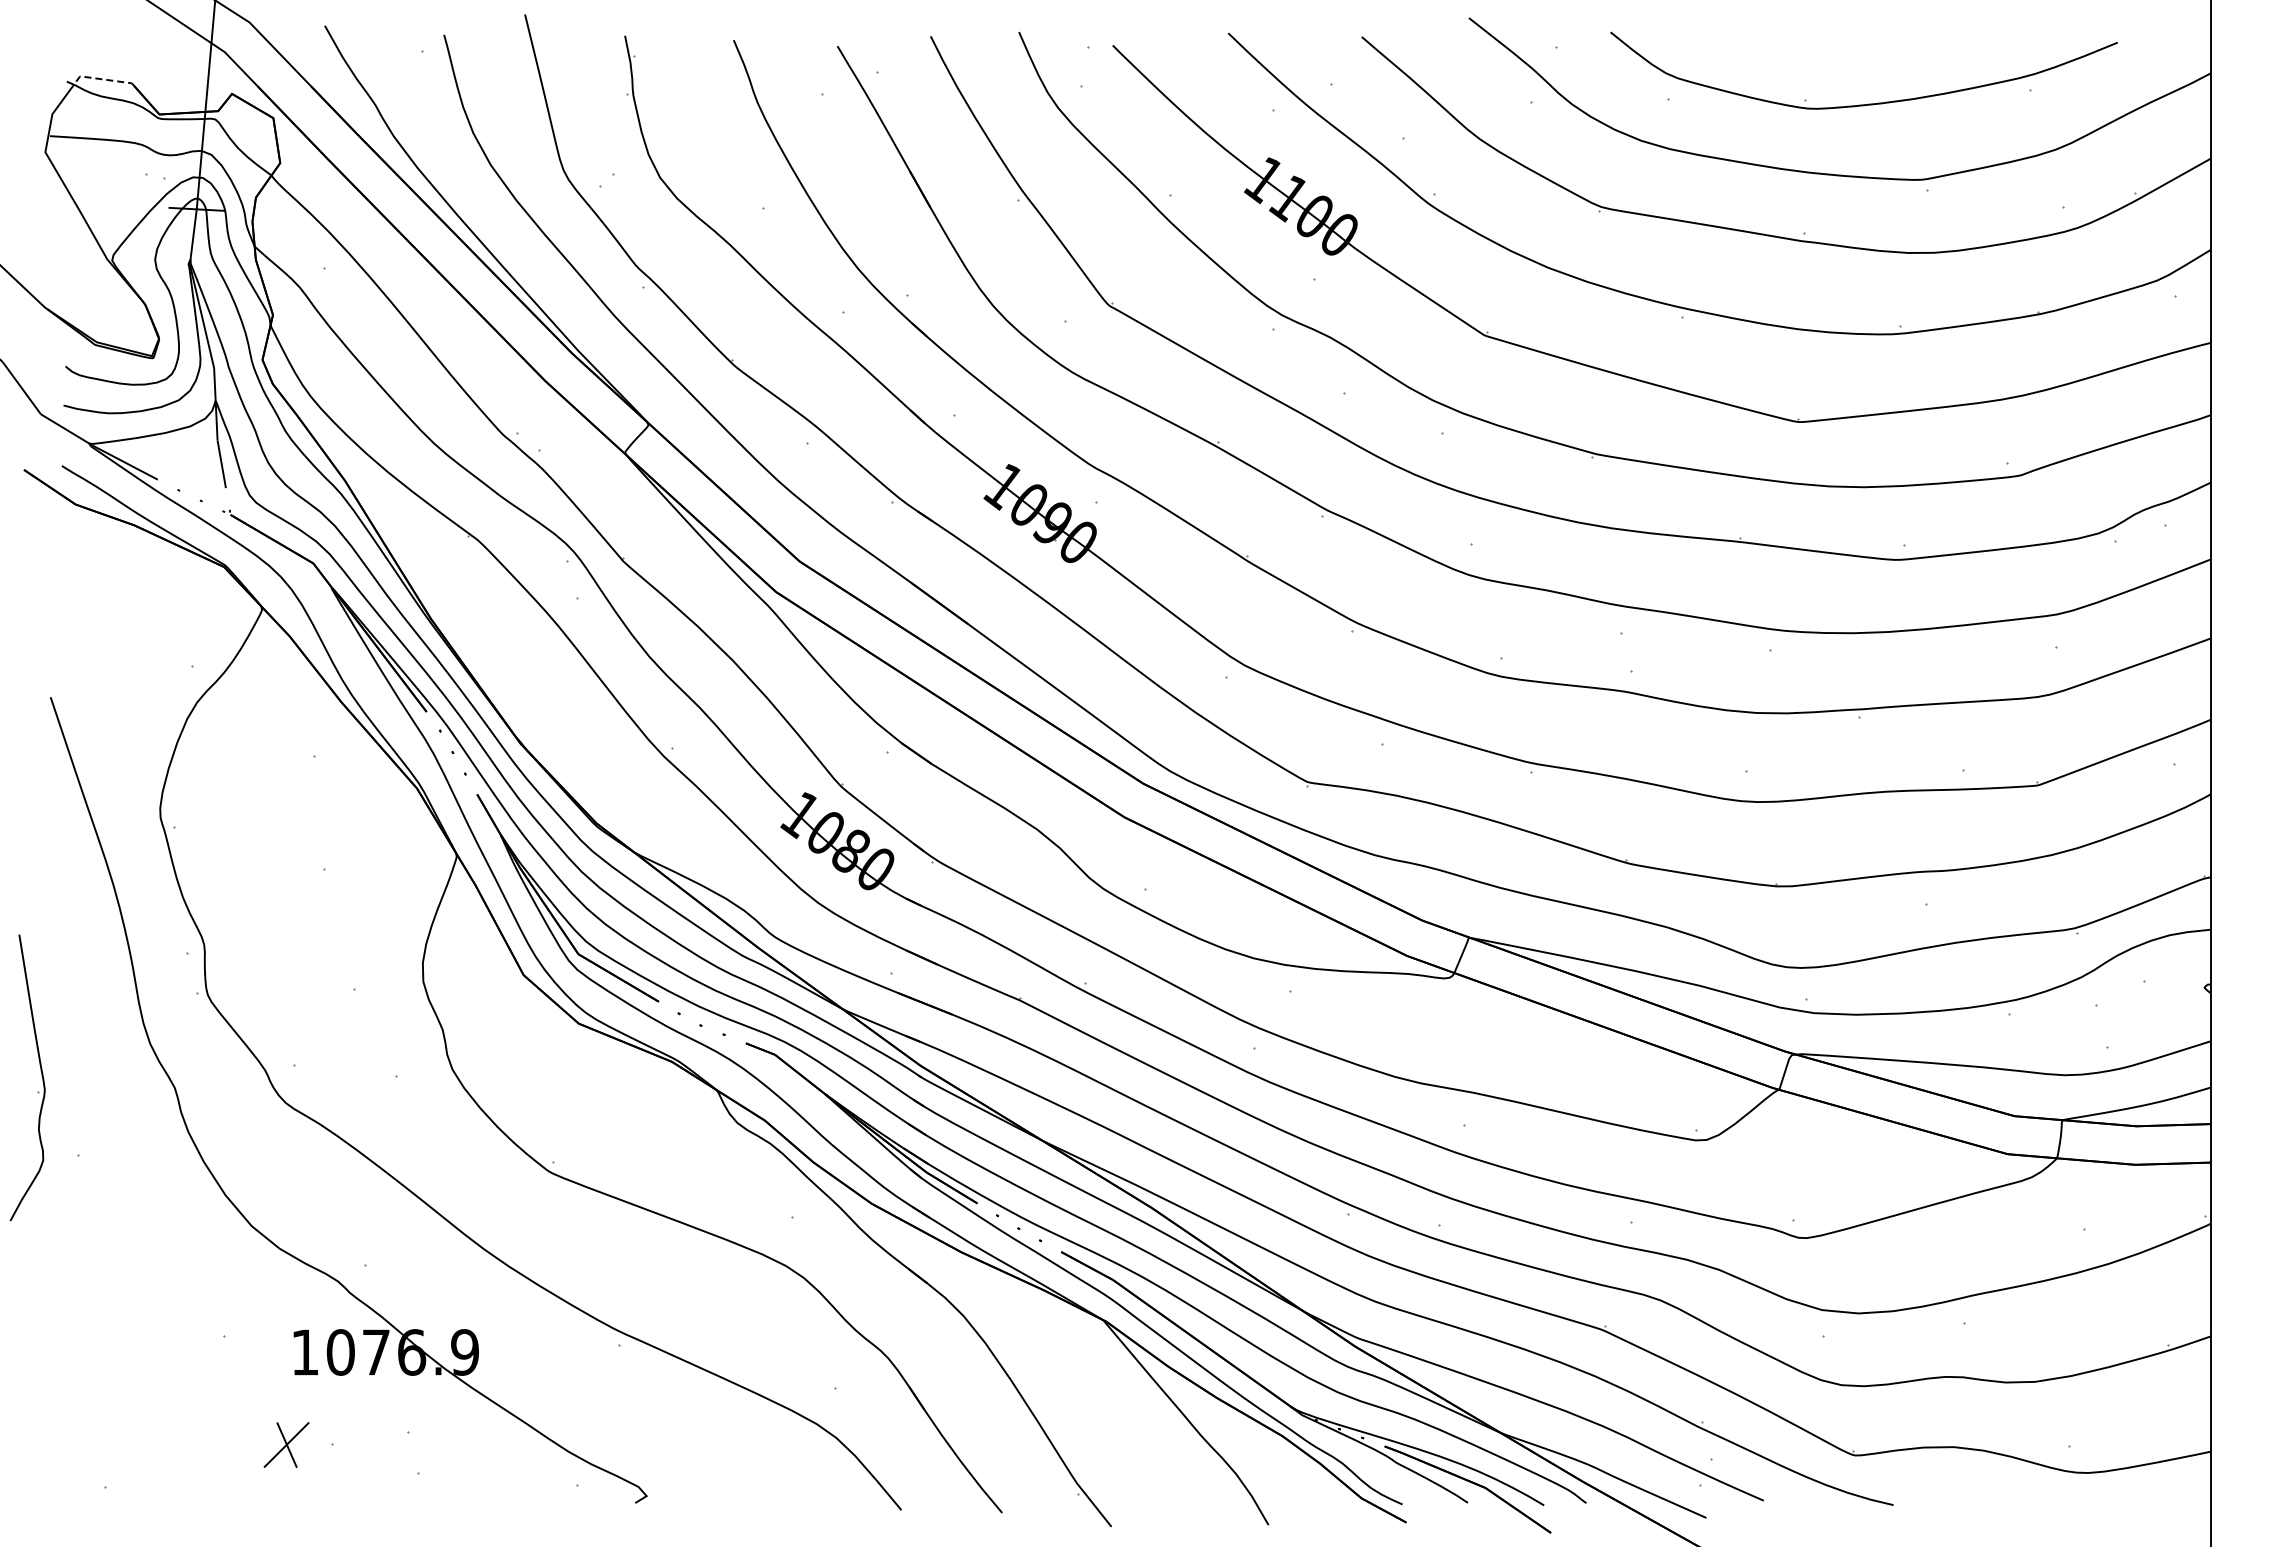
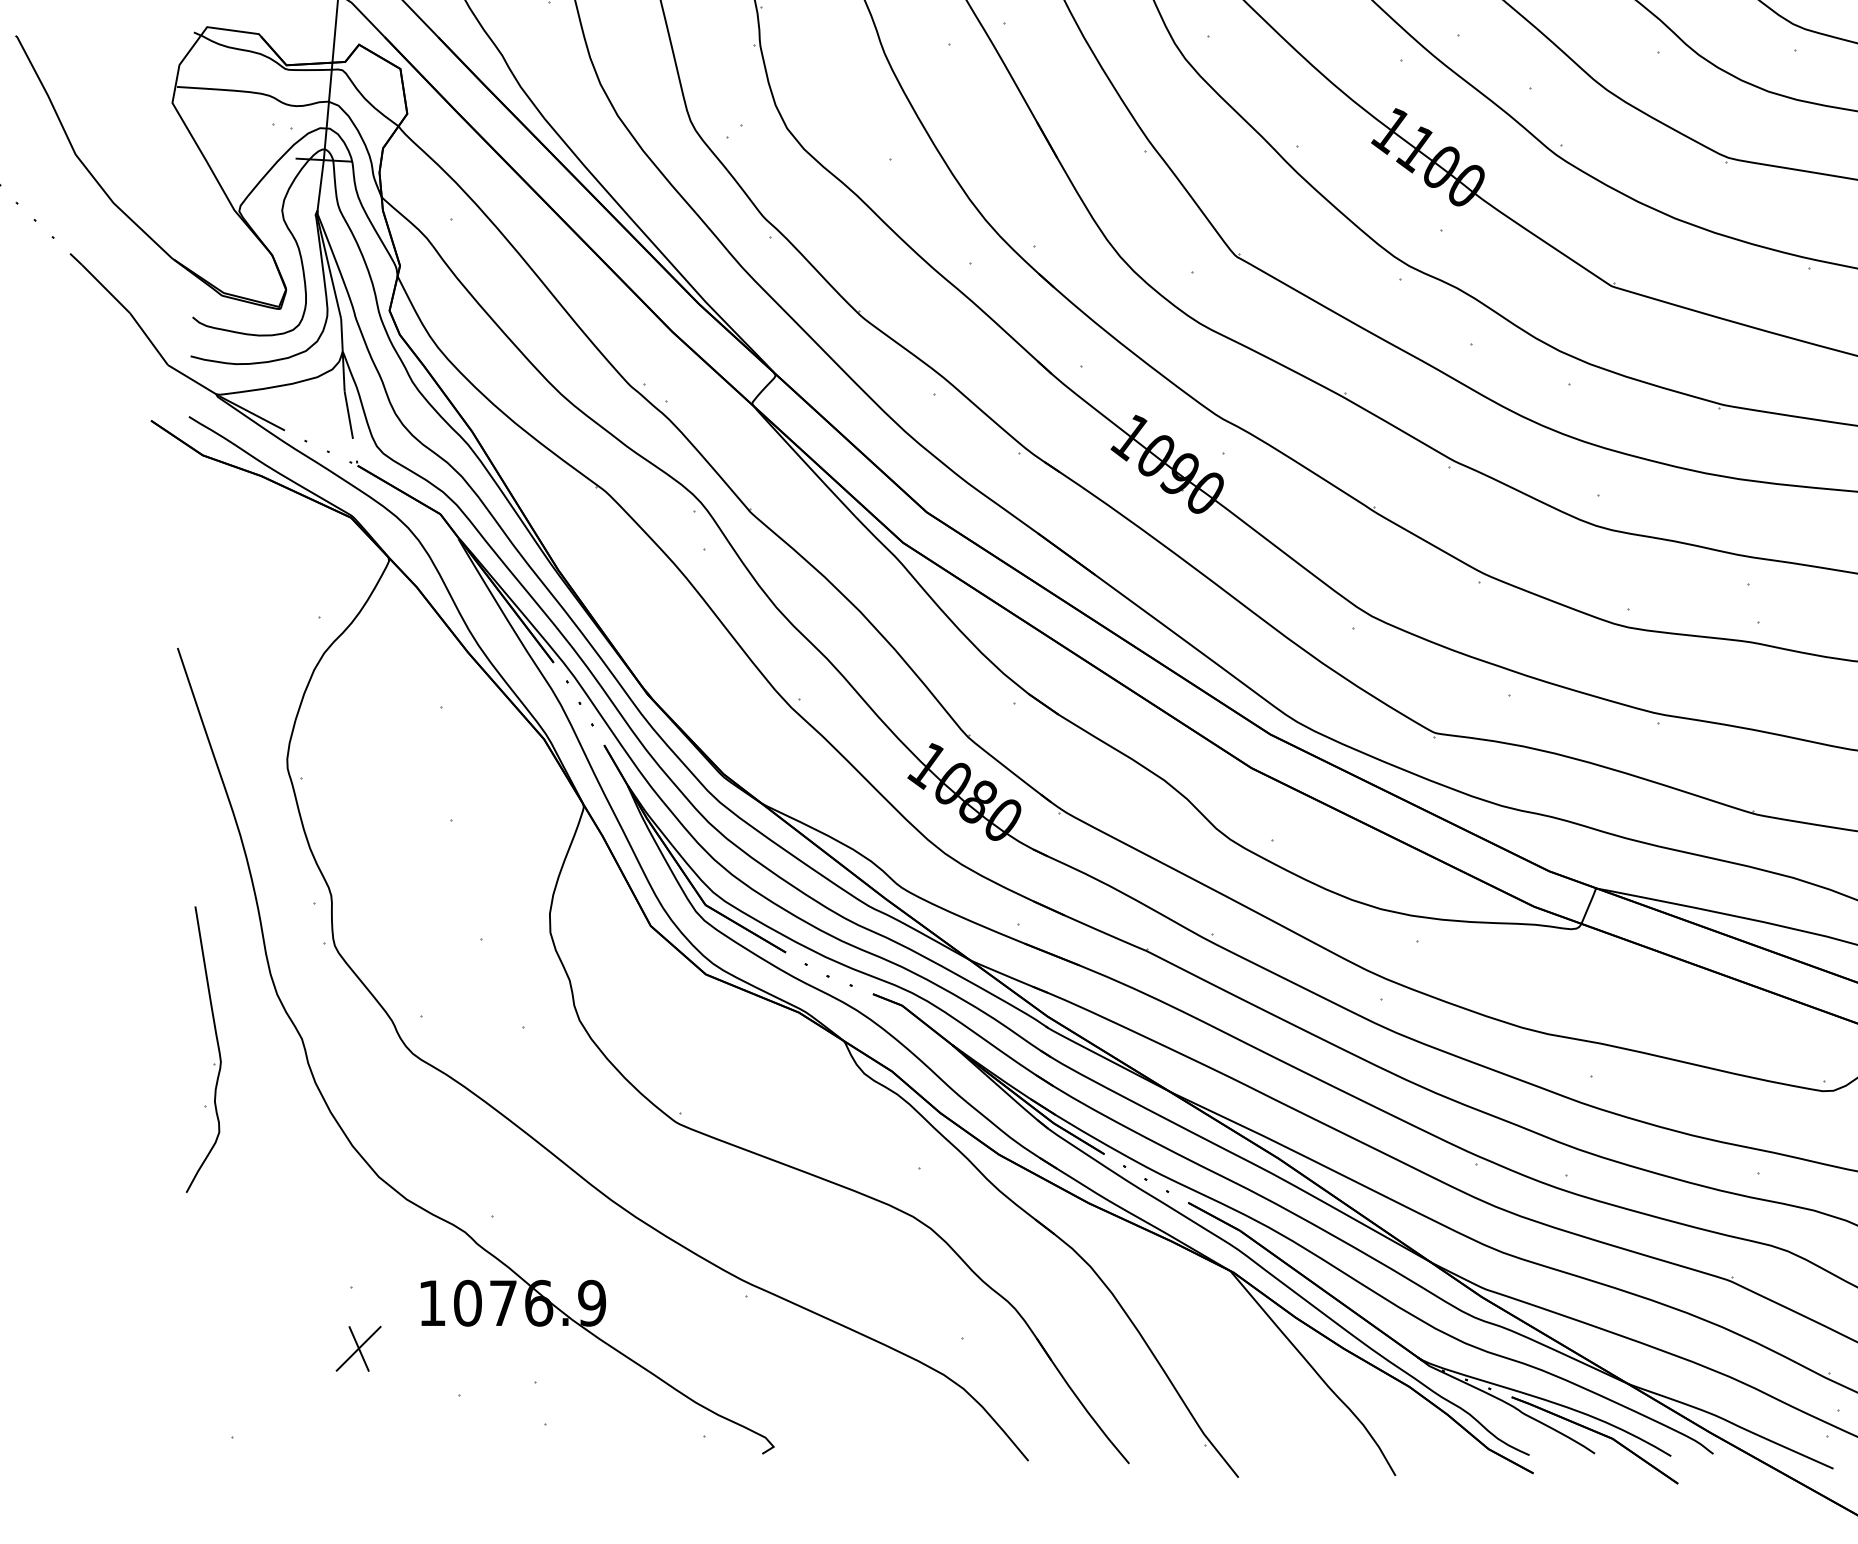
line: (101, 79) -> (228, 30), dashed -> solid
part: (41, 1076) -> (217, 1048), moved
part: (286, 1444) -> (358, 1348), moved

